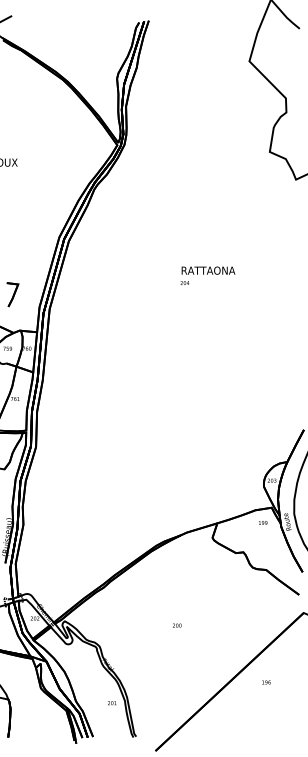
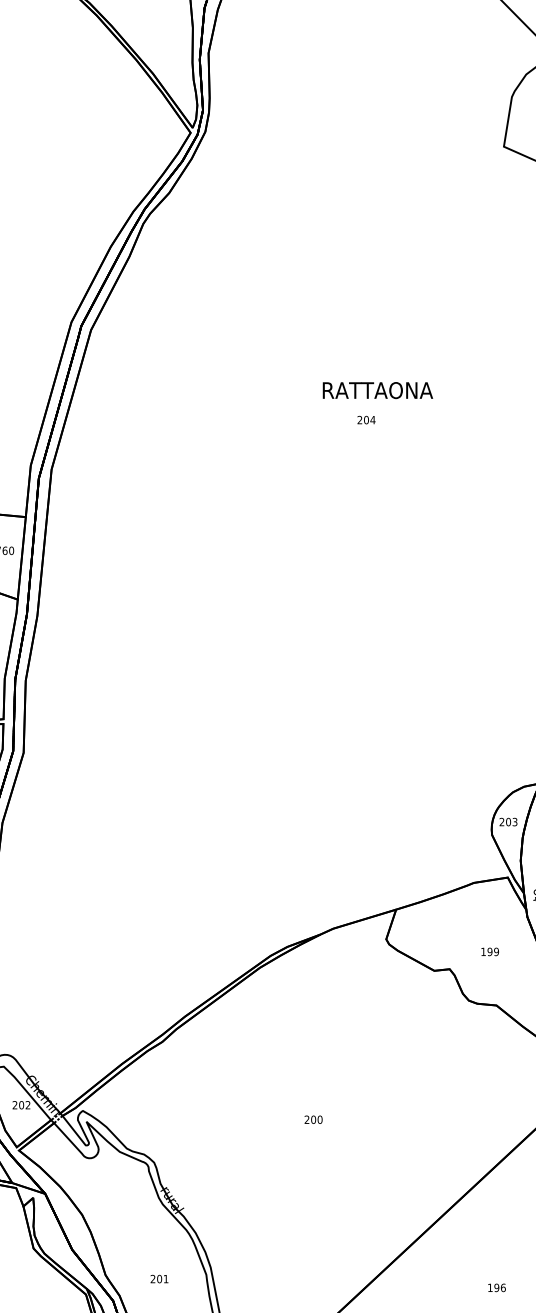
text: (184, 282) -> (365, 418), moved
text: (263, 522) -> (490, 951), moved
text: (266, 682) -> (497, 1287), moved
text: (112, 703) -> (160, 1279), moved

